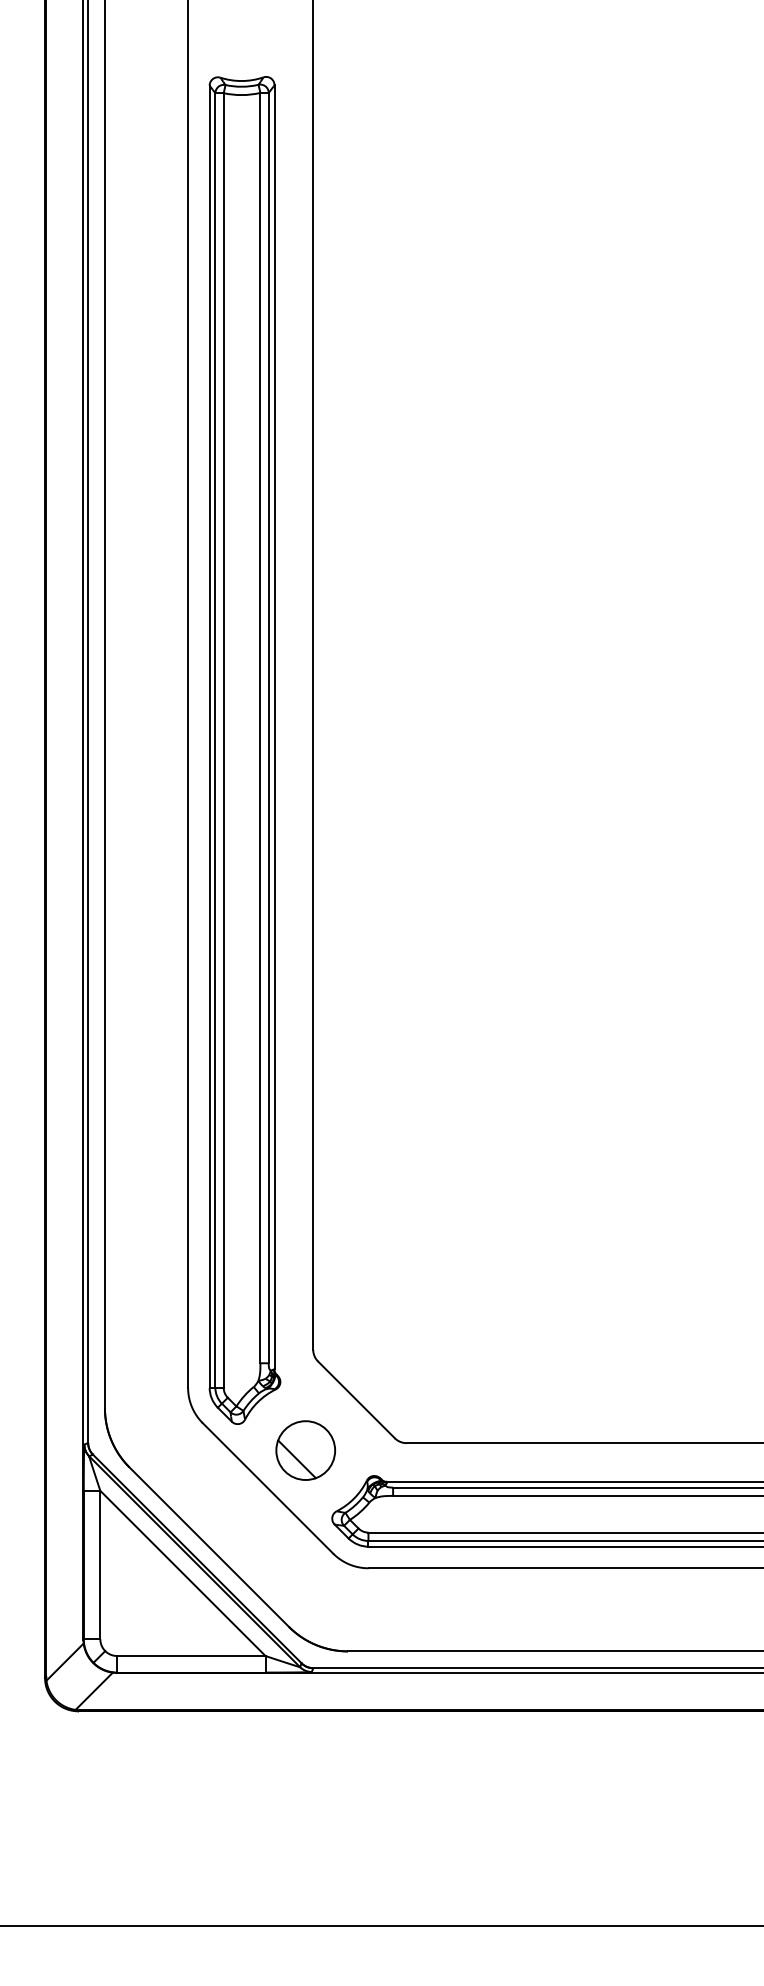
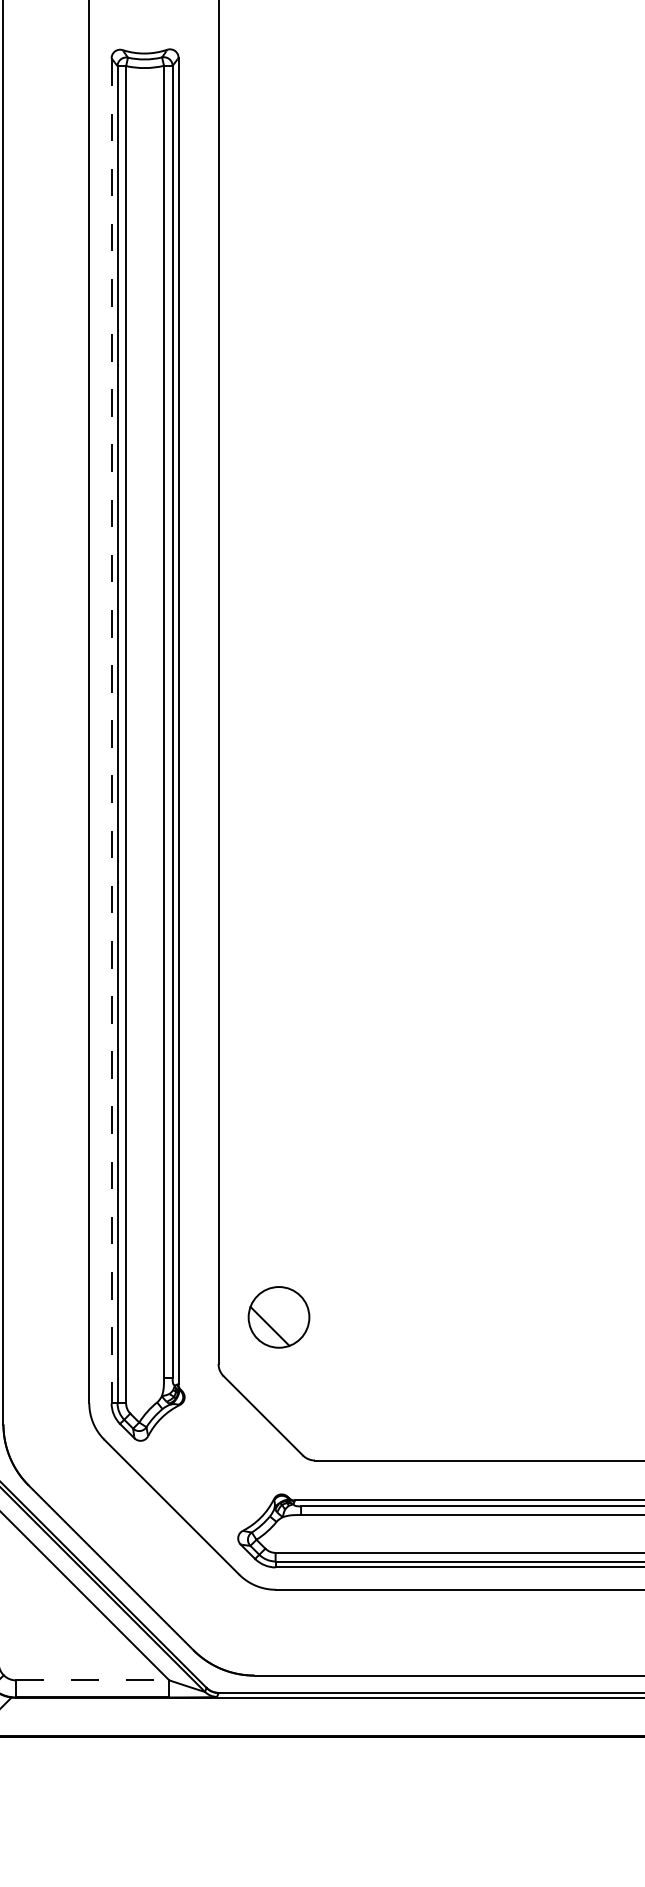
line: (209, 737) -> (111, 731), solid -> dashed
part: (305, 1450) -> (278, 1317), moved
line: (191, 1656) -> (92, 1680), solid -> dashed

